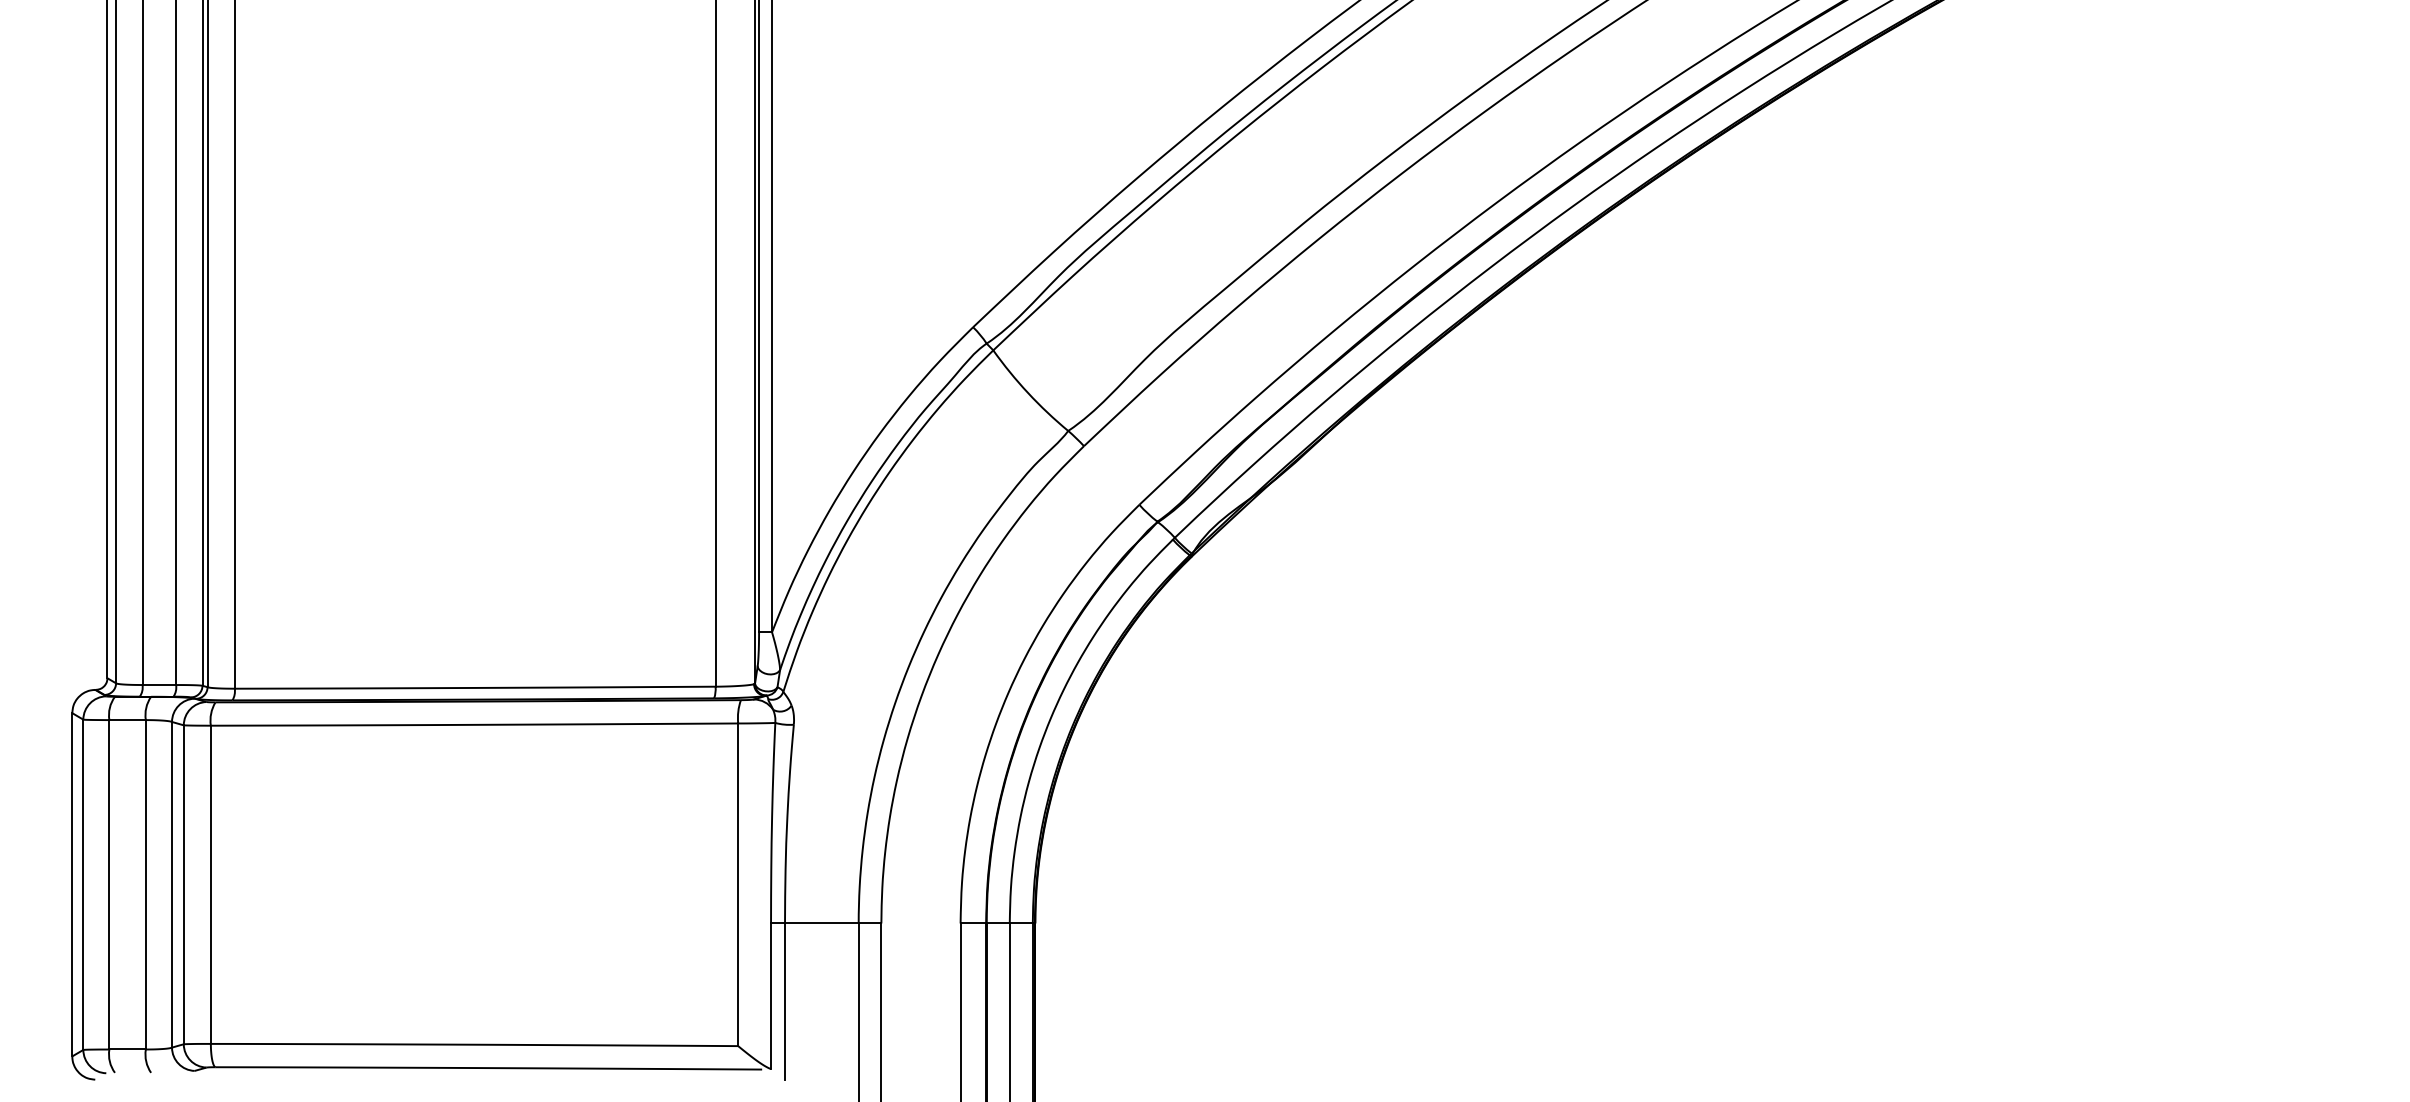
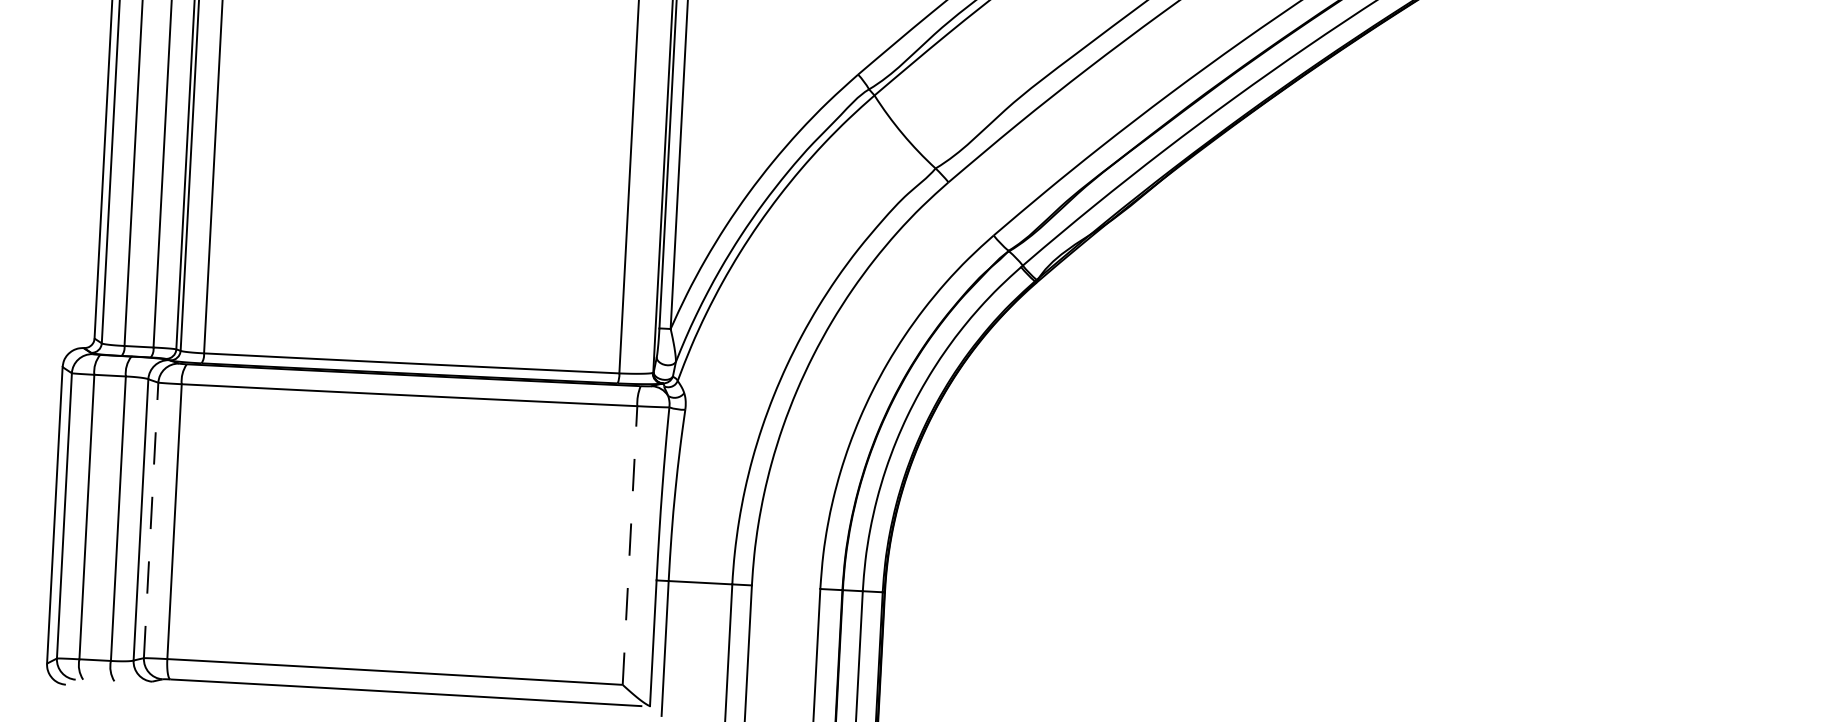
line: (183, 884) -> (150, 520), solid -> dashed
line: (738, 884) -> (630, 545), solid -> dashed

